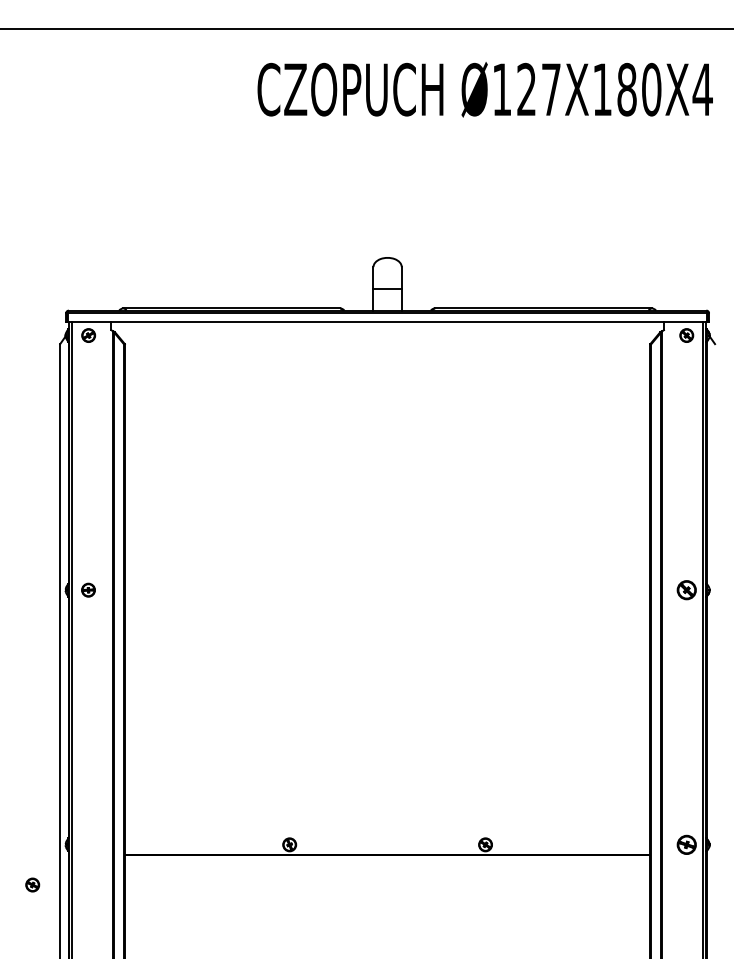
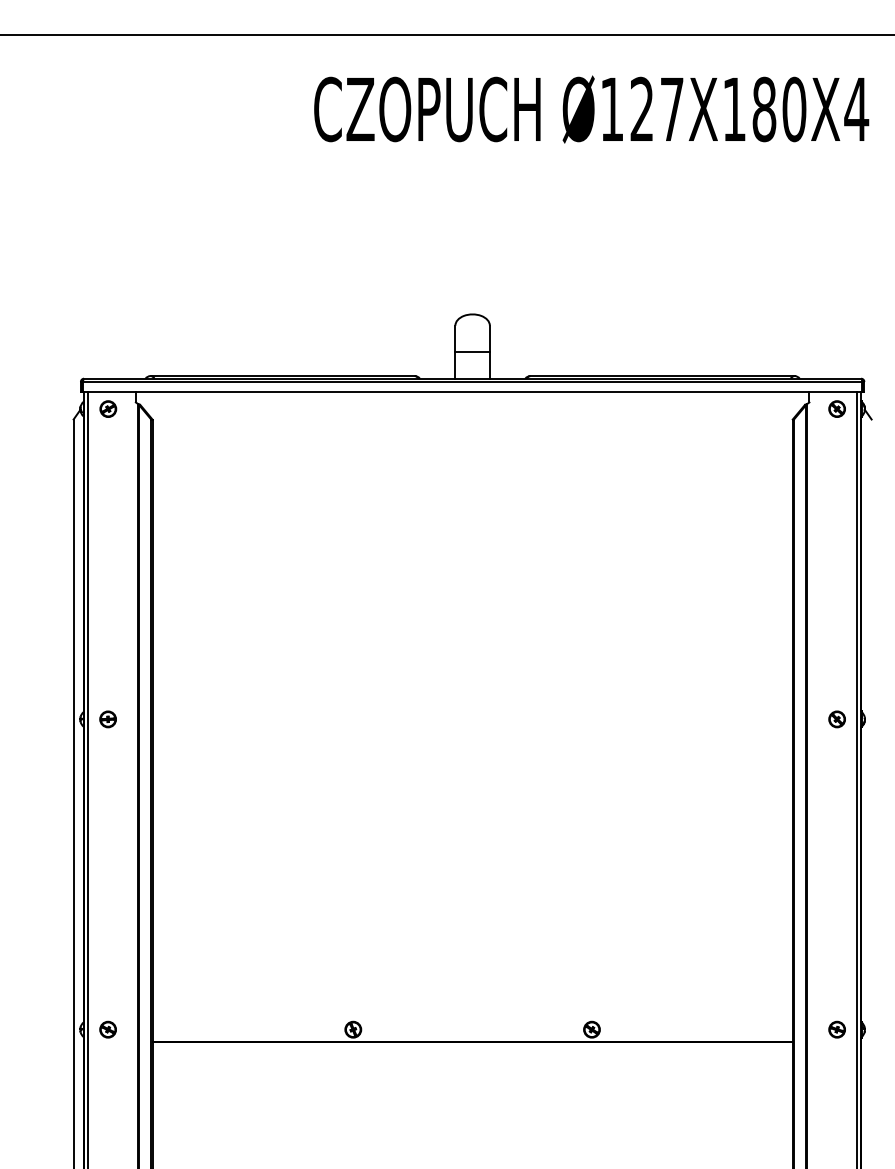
part: (686, 590) -> (836, 719), size x0.71
part: (686, 844) -> (836, 1029), size x0.71
part: (32, 884) -> (107, 1029), moved

